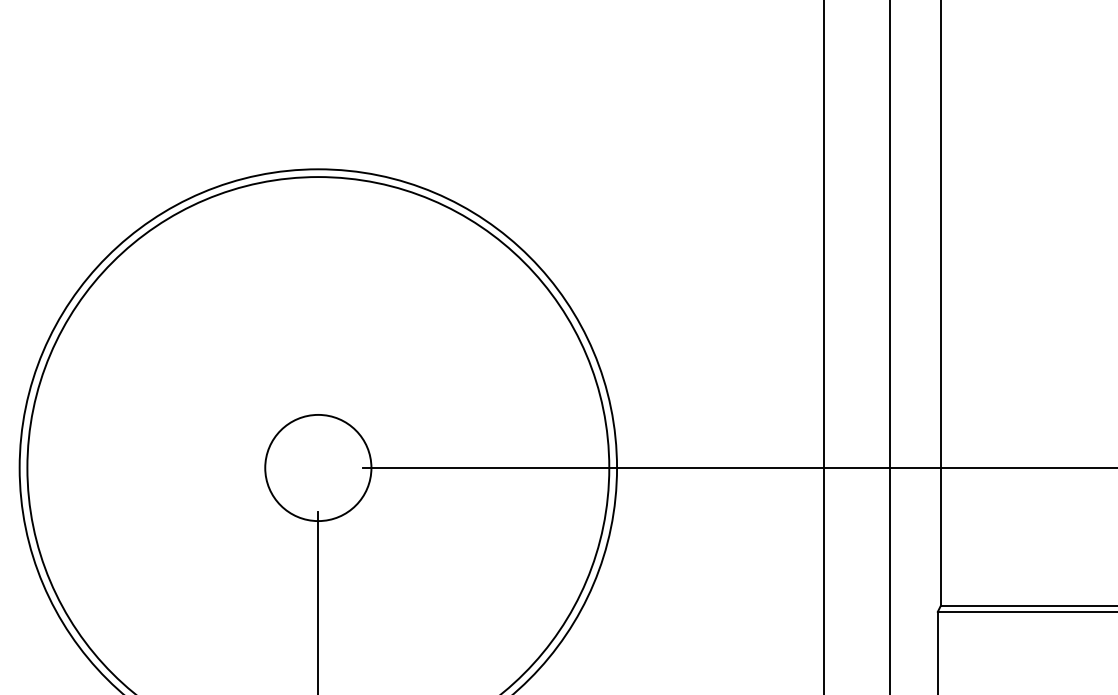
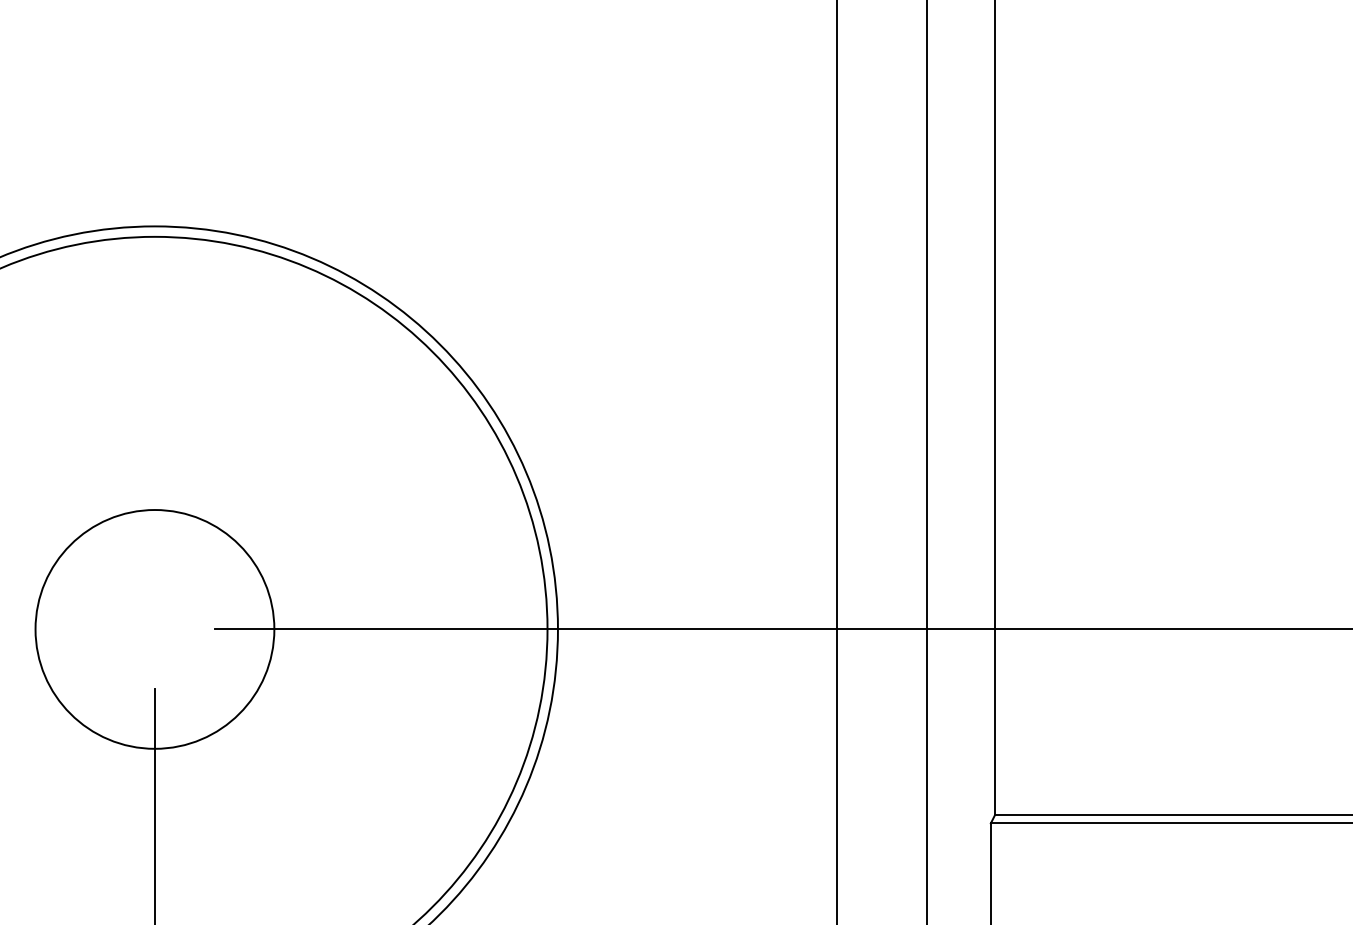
circle: (317, 467) -> (153, 628), size x1.67

